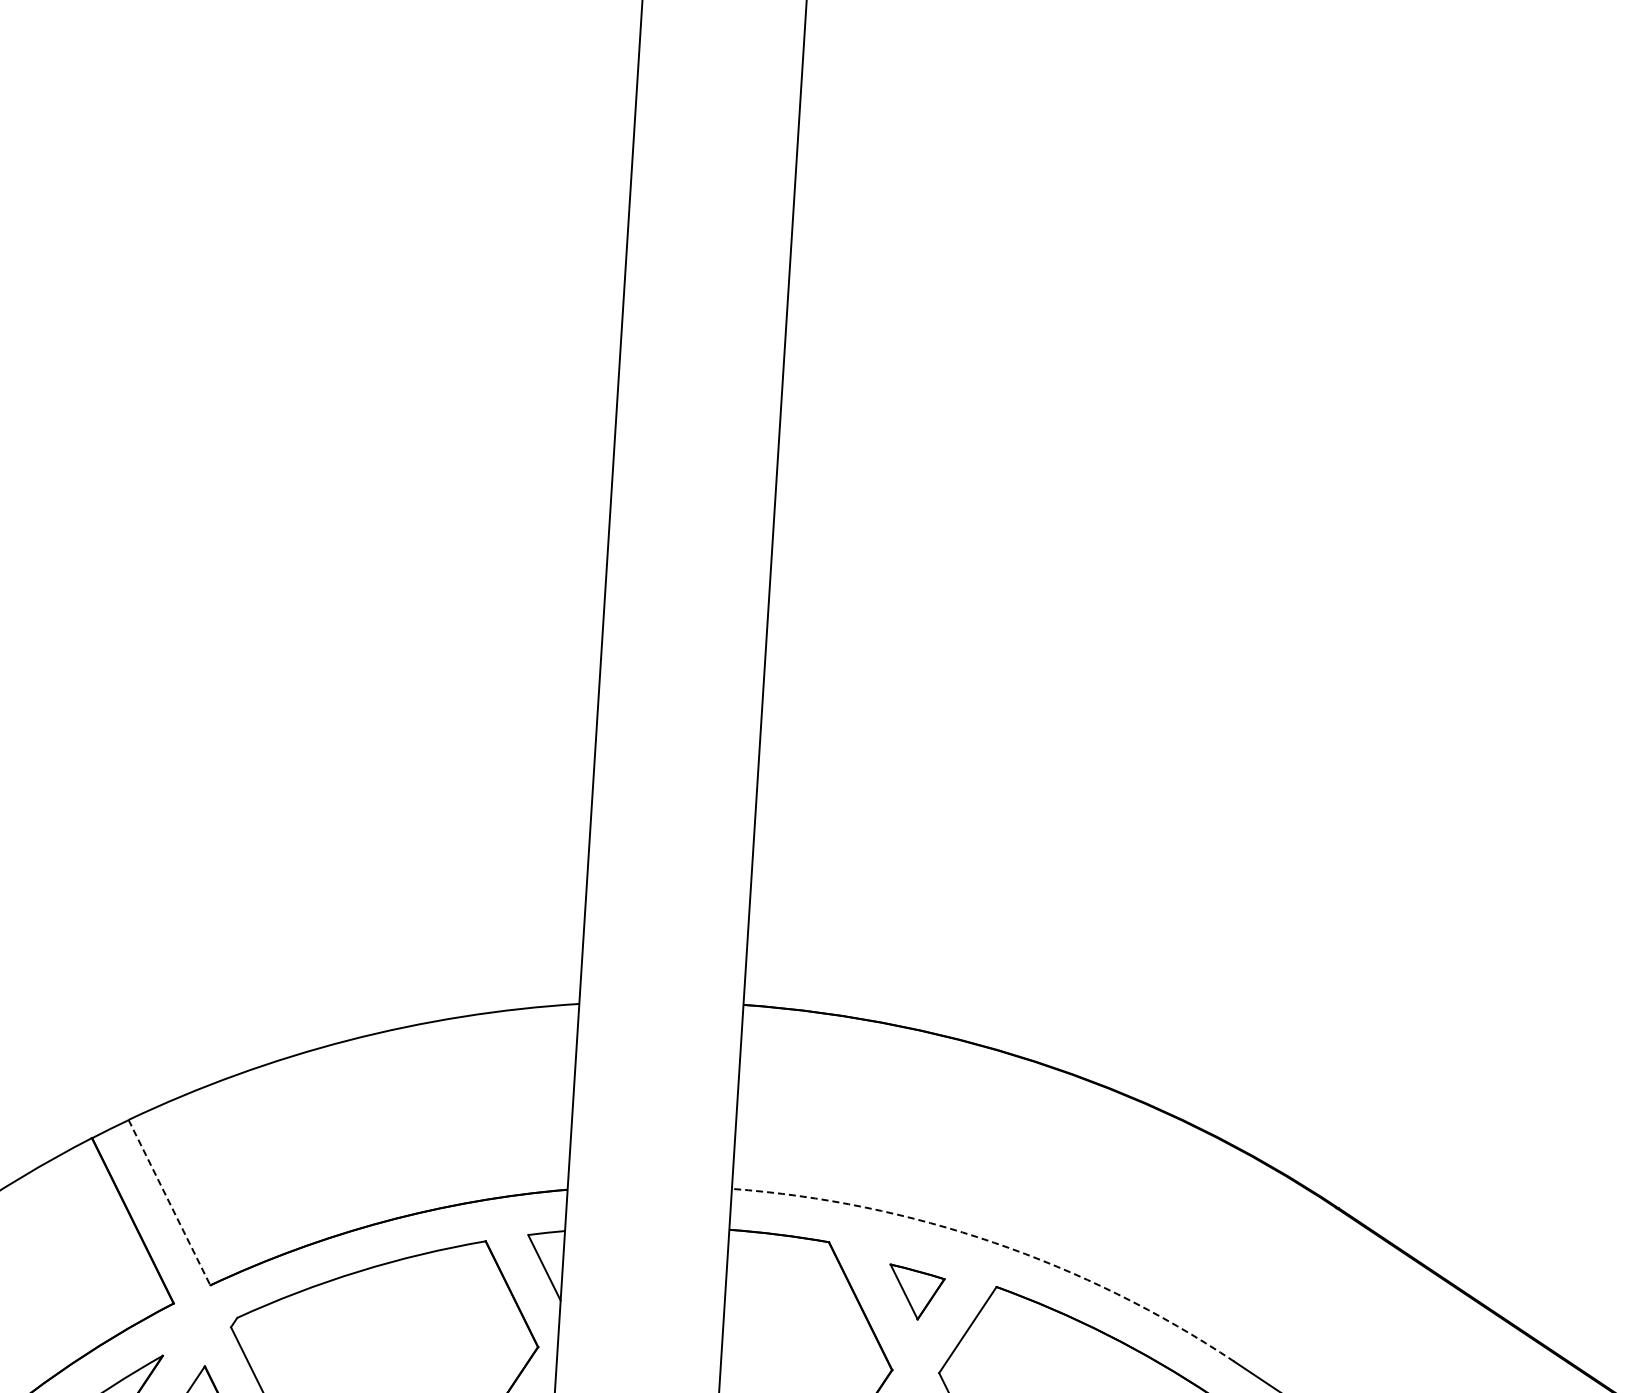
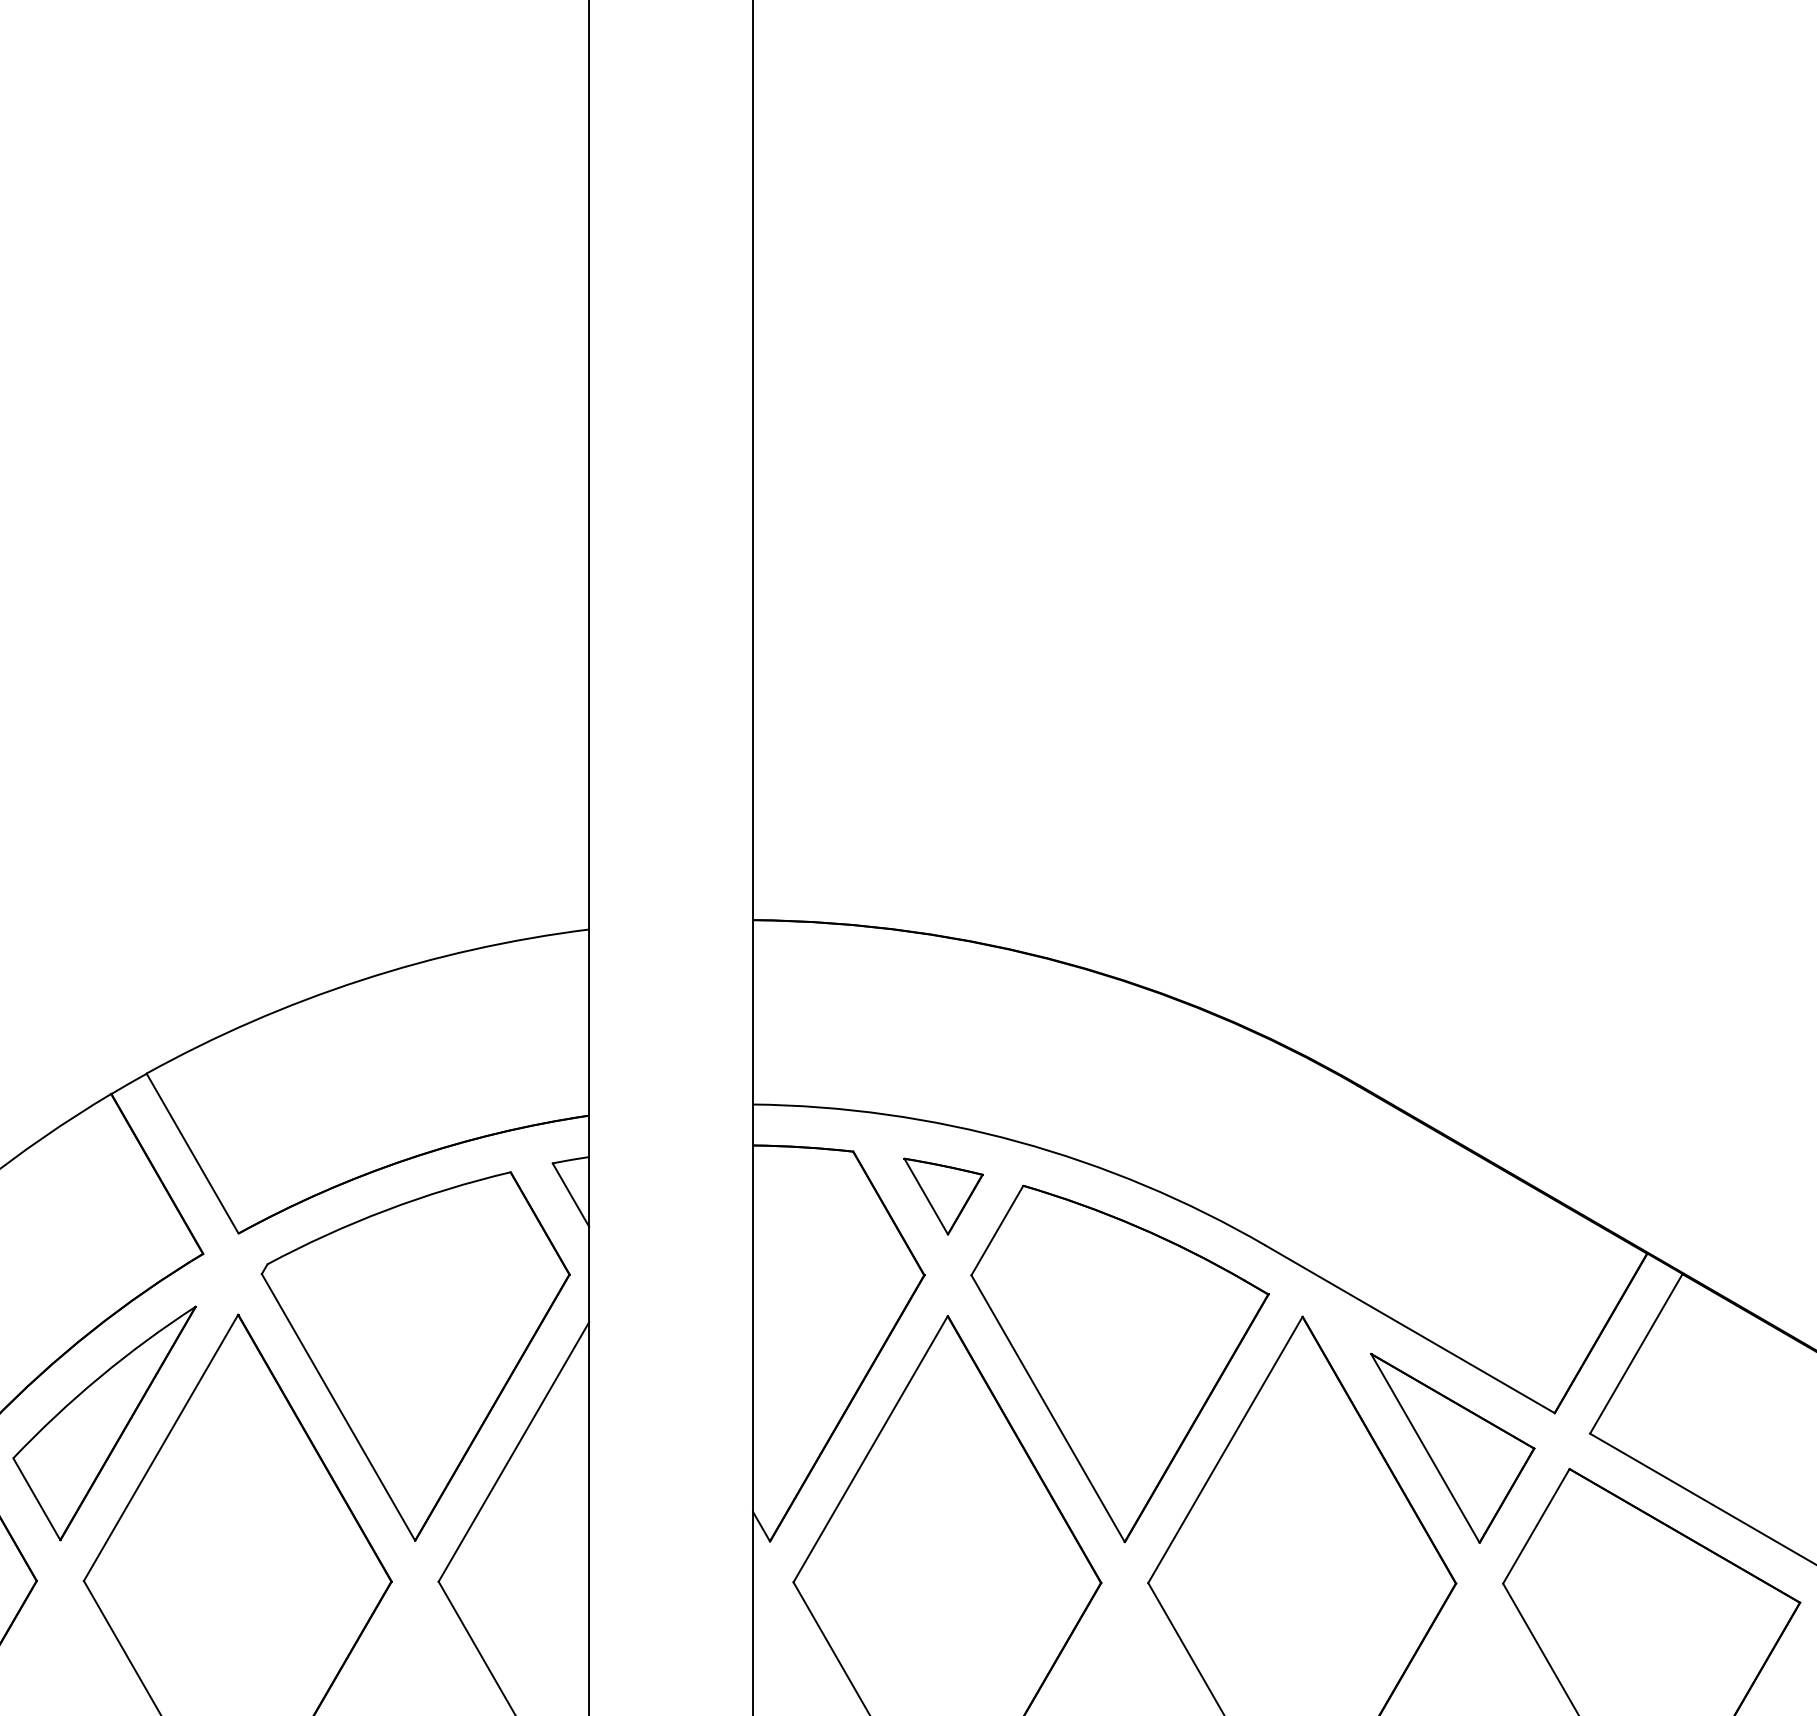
line: (169, 1202) -> (192, 1153), dashed -> solid
arc: (994, 1242) -> (1018, 1141), dashed -> solid
part: (916, 1292) -> (943, 1196), size x1.43

